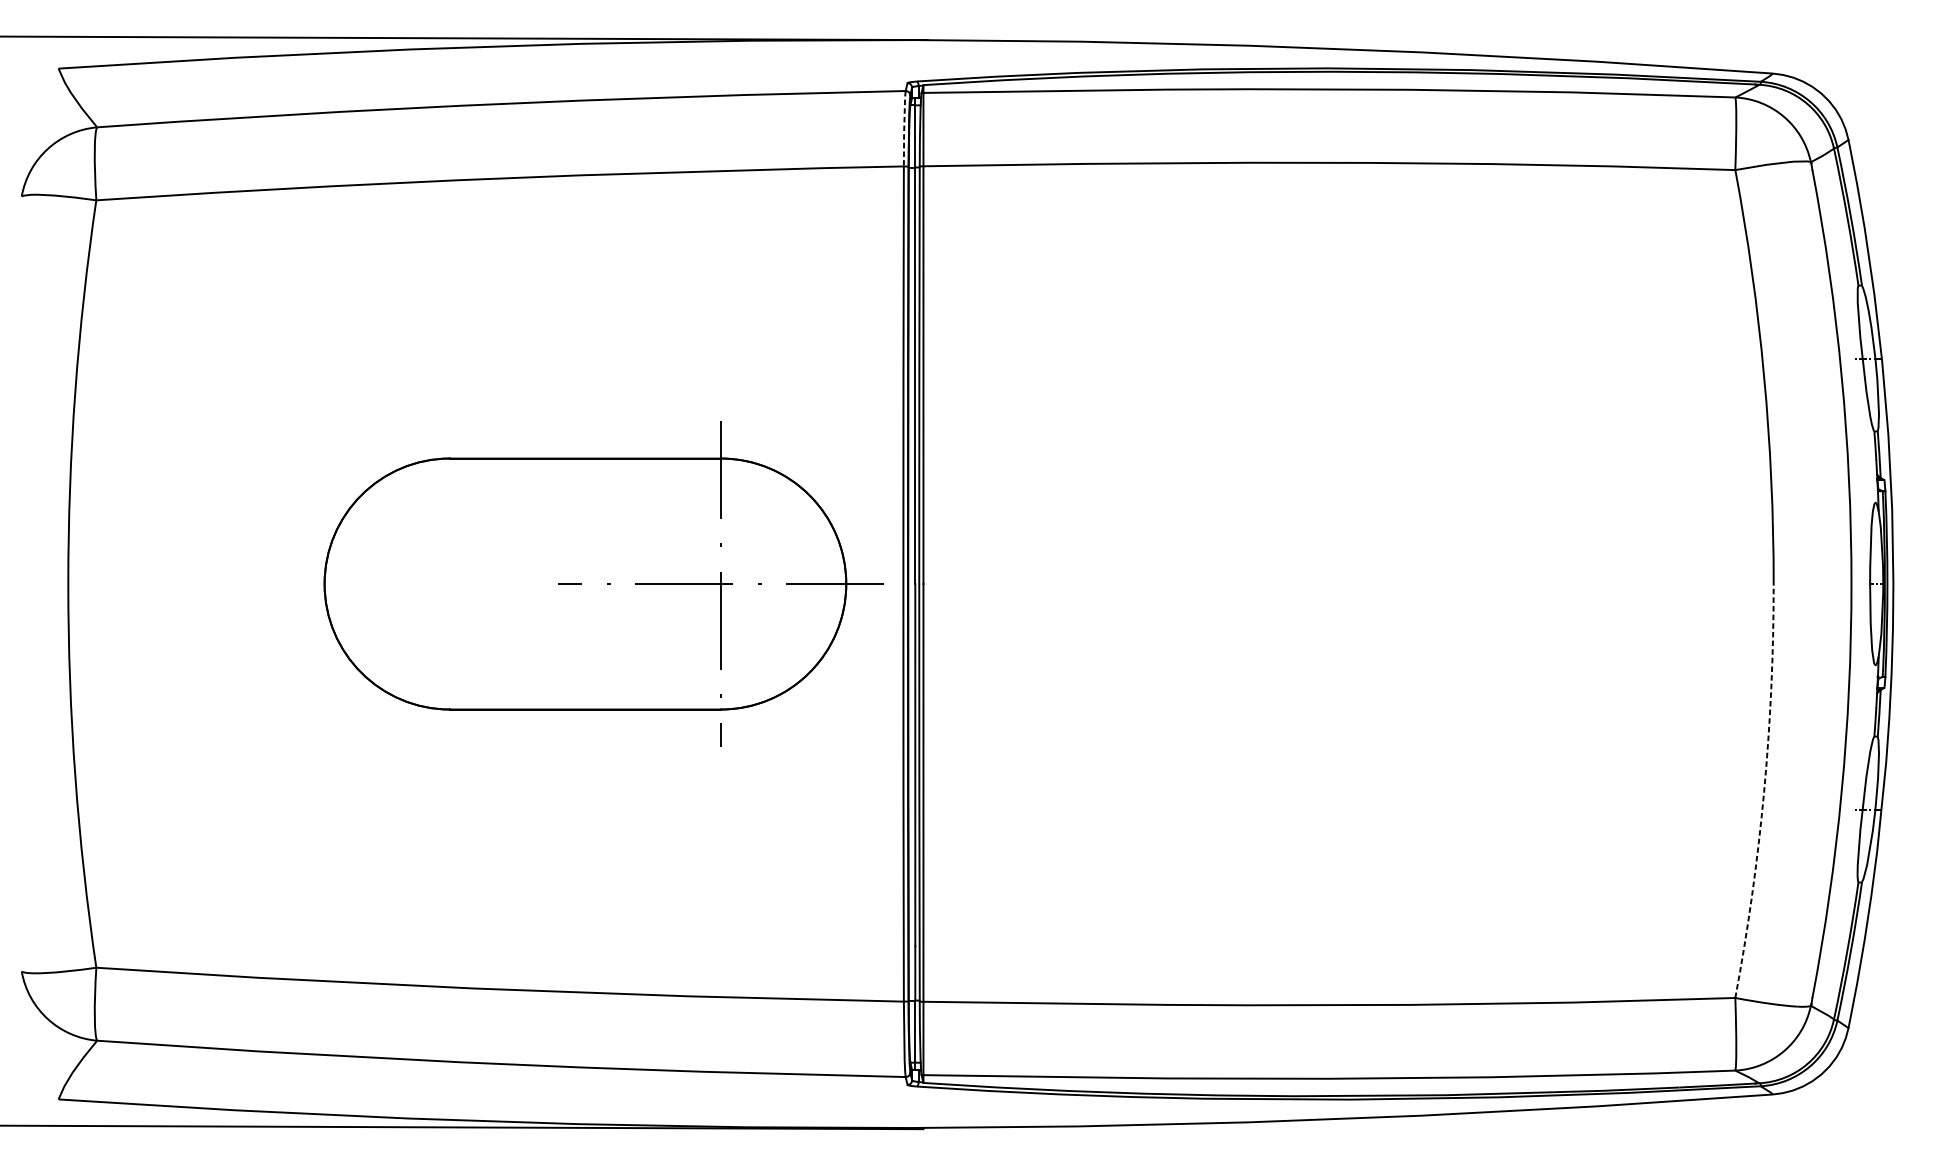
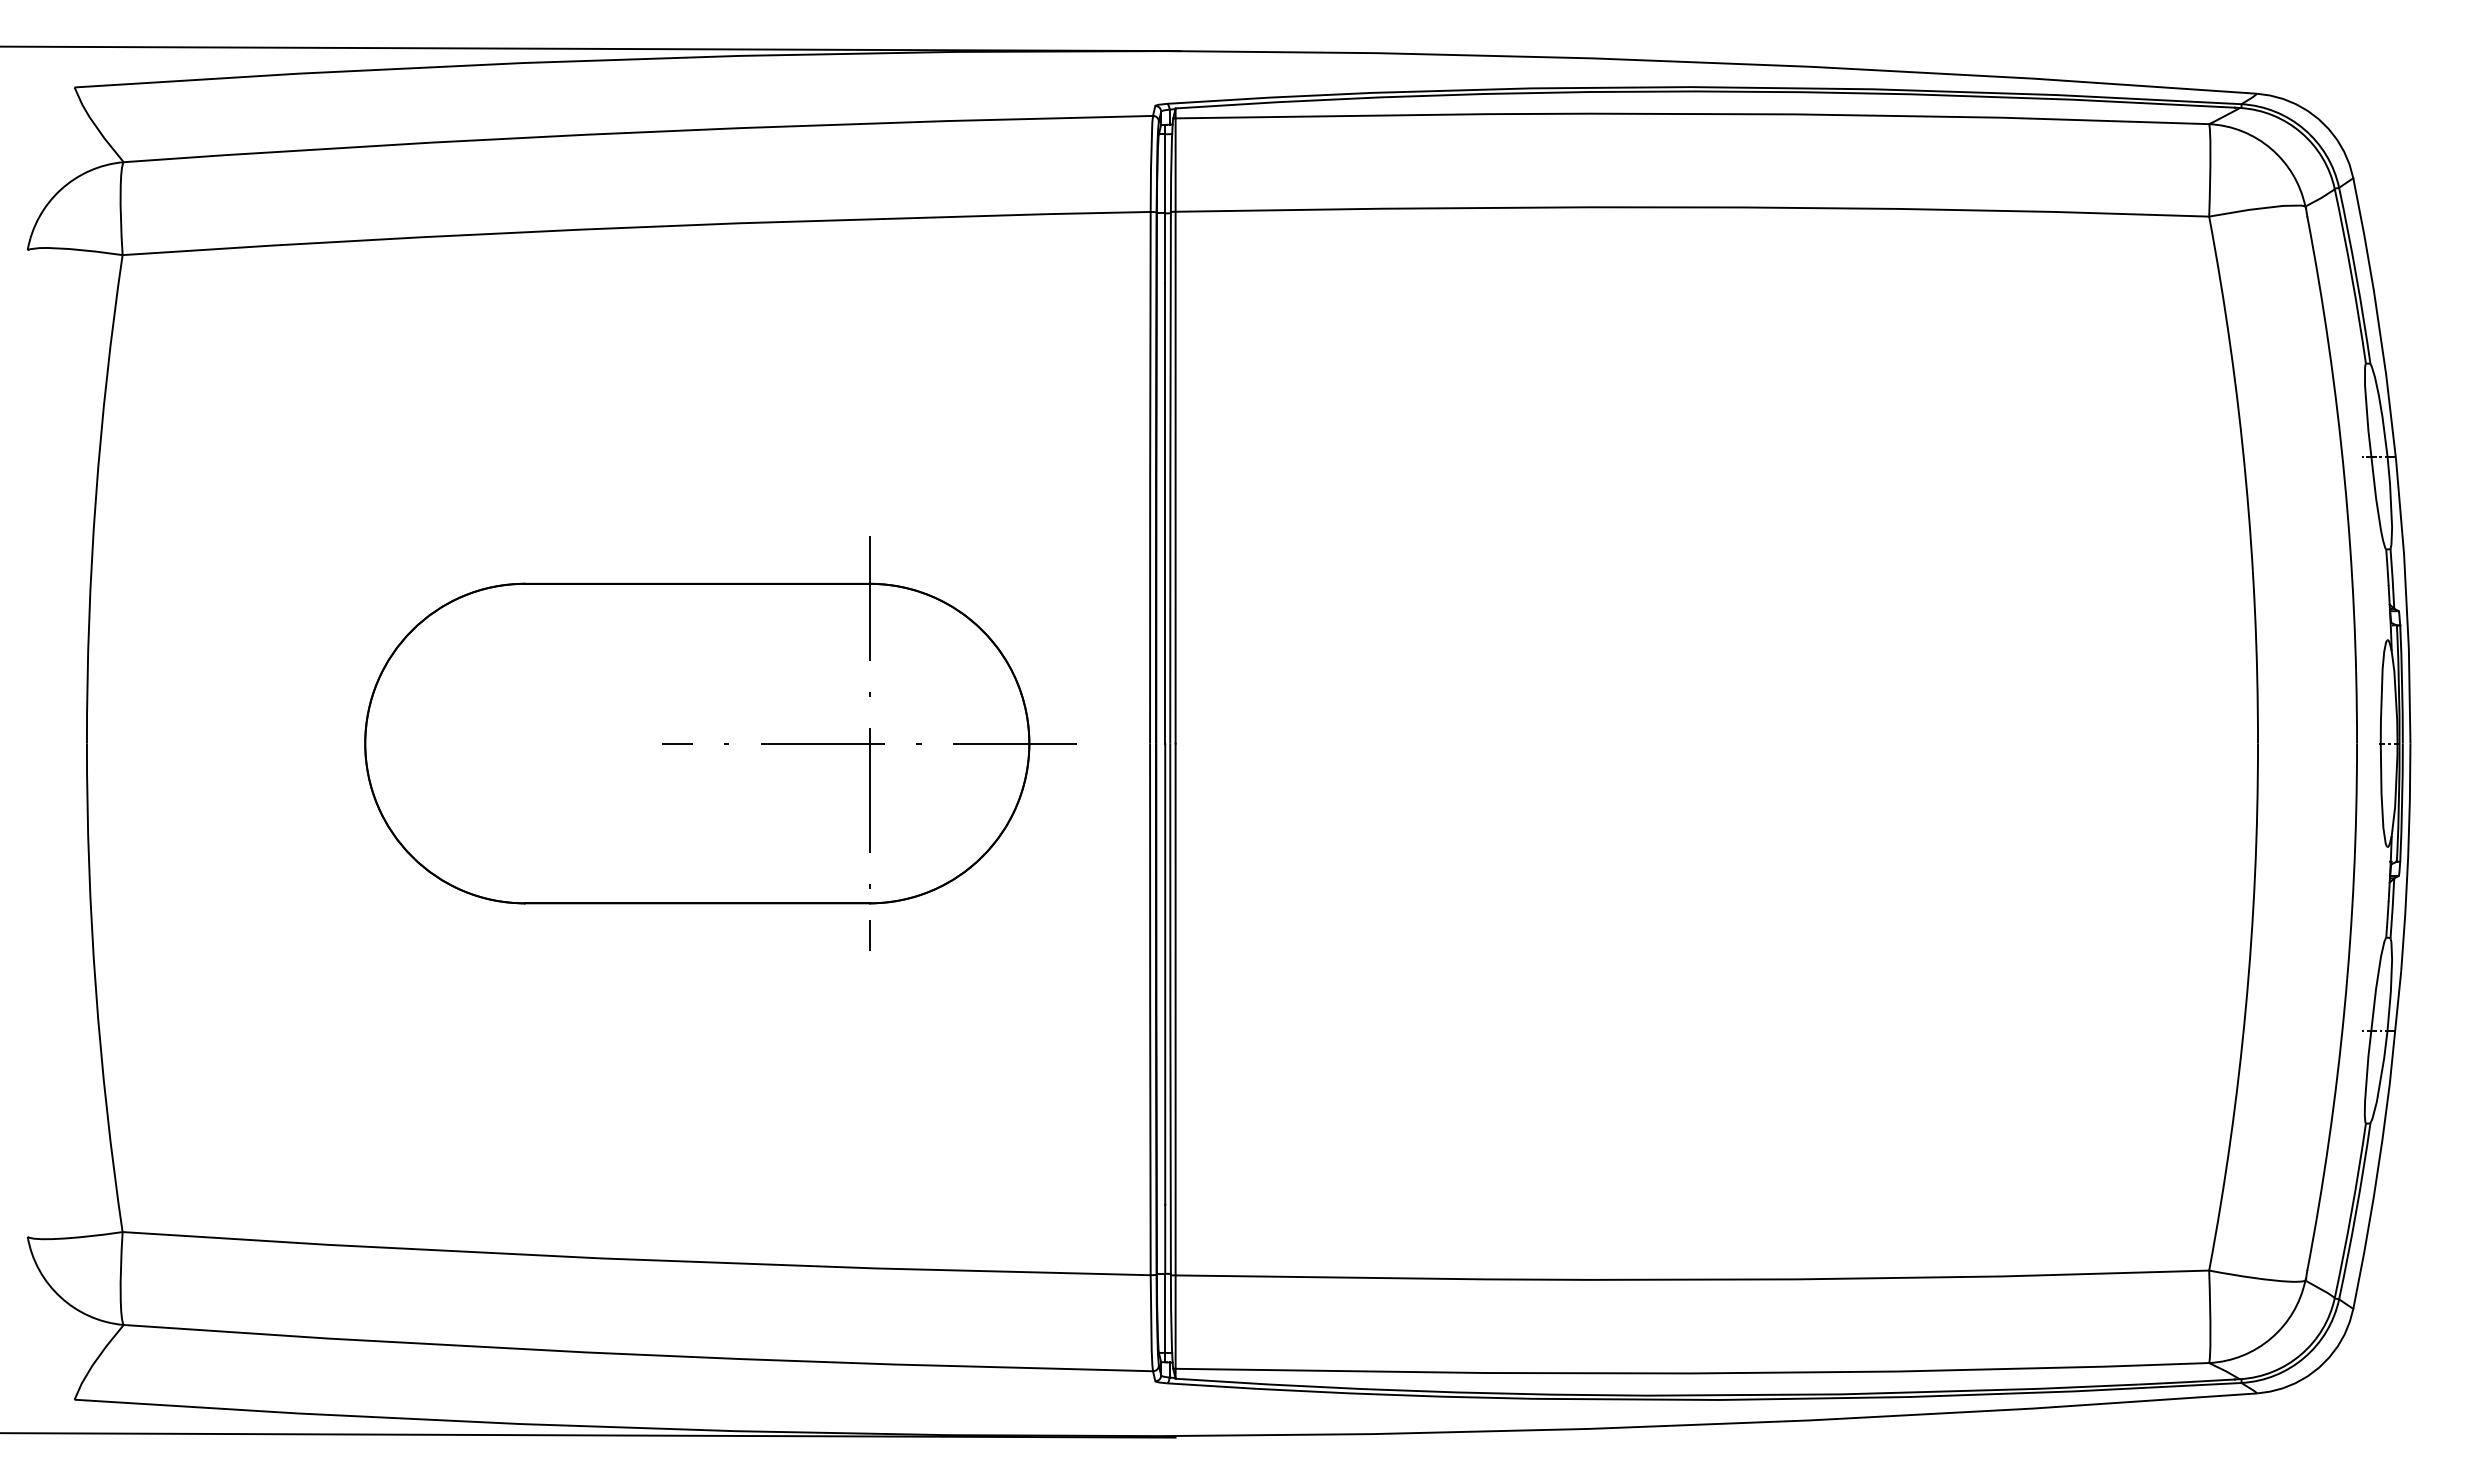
line: (904, 128) -> (1151, 163), dashed -> solid
part: (603, 583) -> (720, 743), moved
arc: (1763, 792) -> (2245, 1008), dashed -> solid

